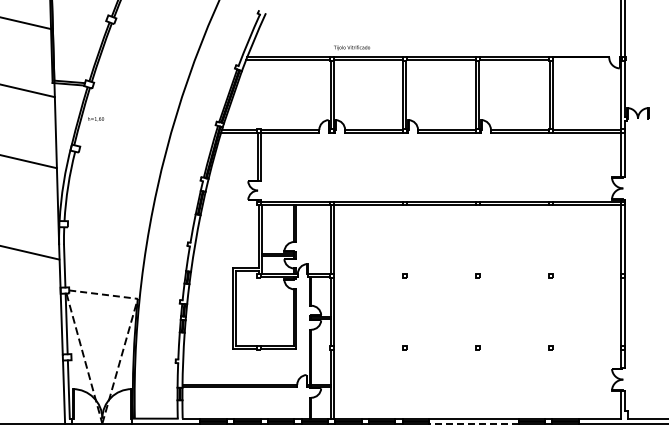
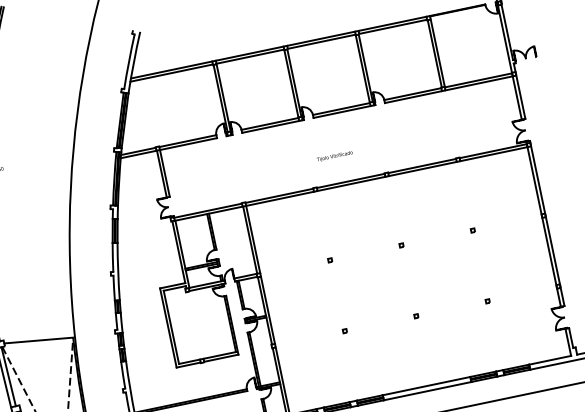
text: (351, 47) -> (334, 156), moved
line: (103, 294) -> (38, 340), dashed -> solid
line: (473, 423) -> (427, 391), dashed -> solid

